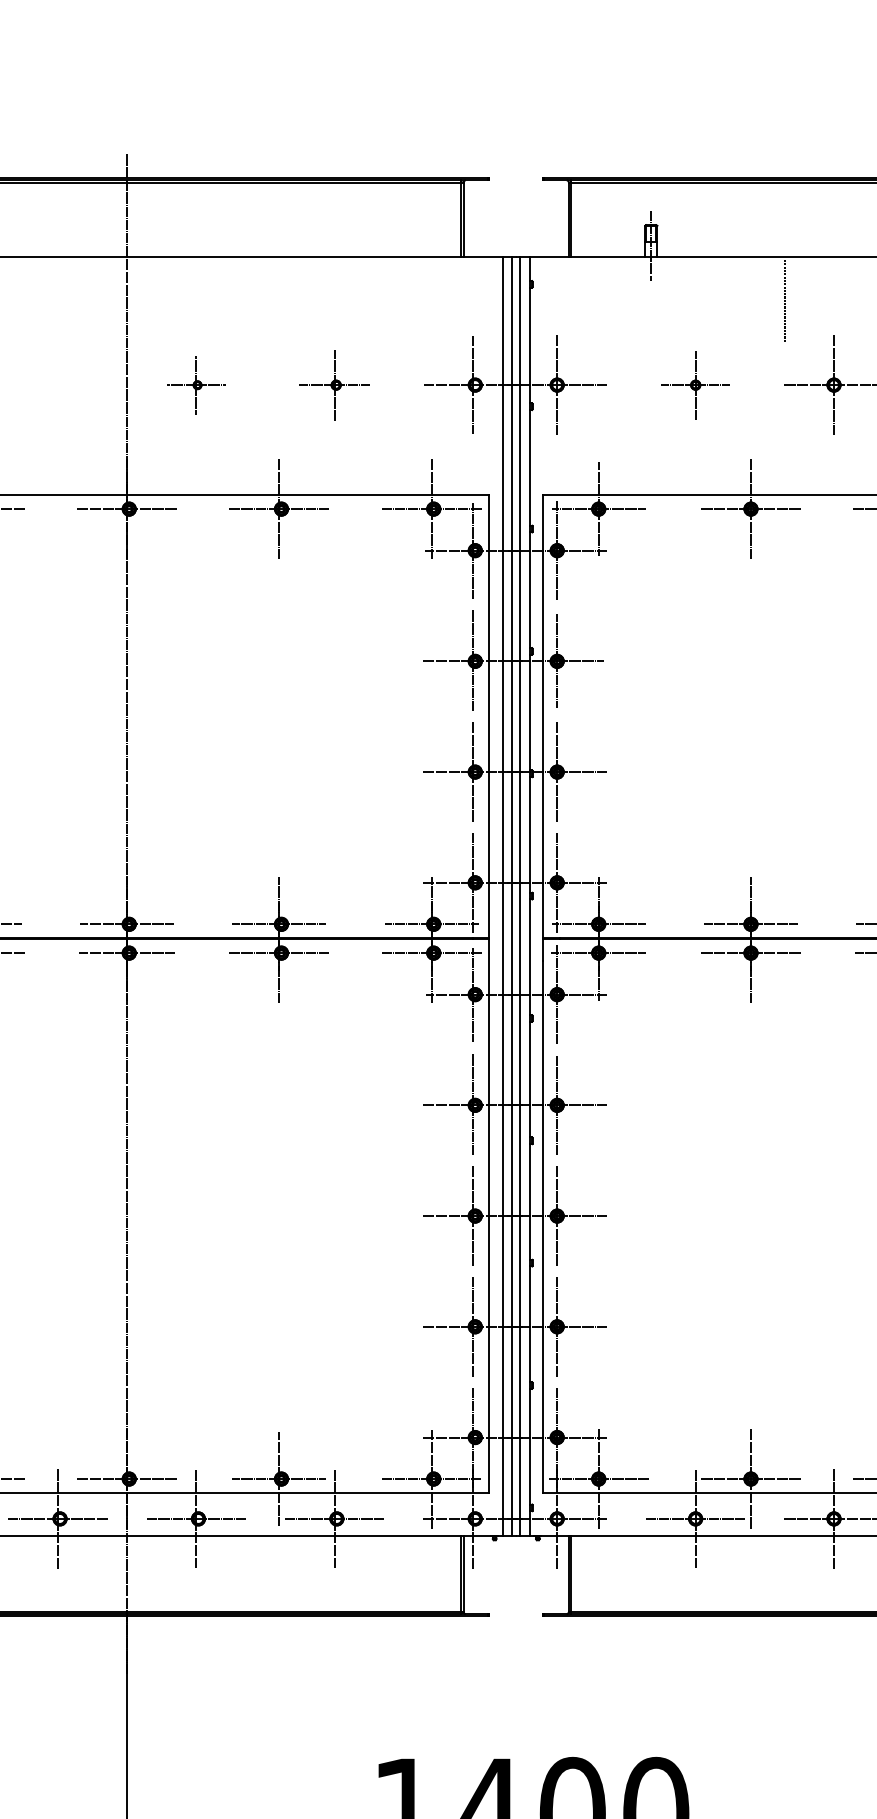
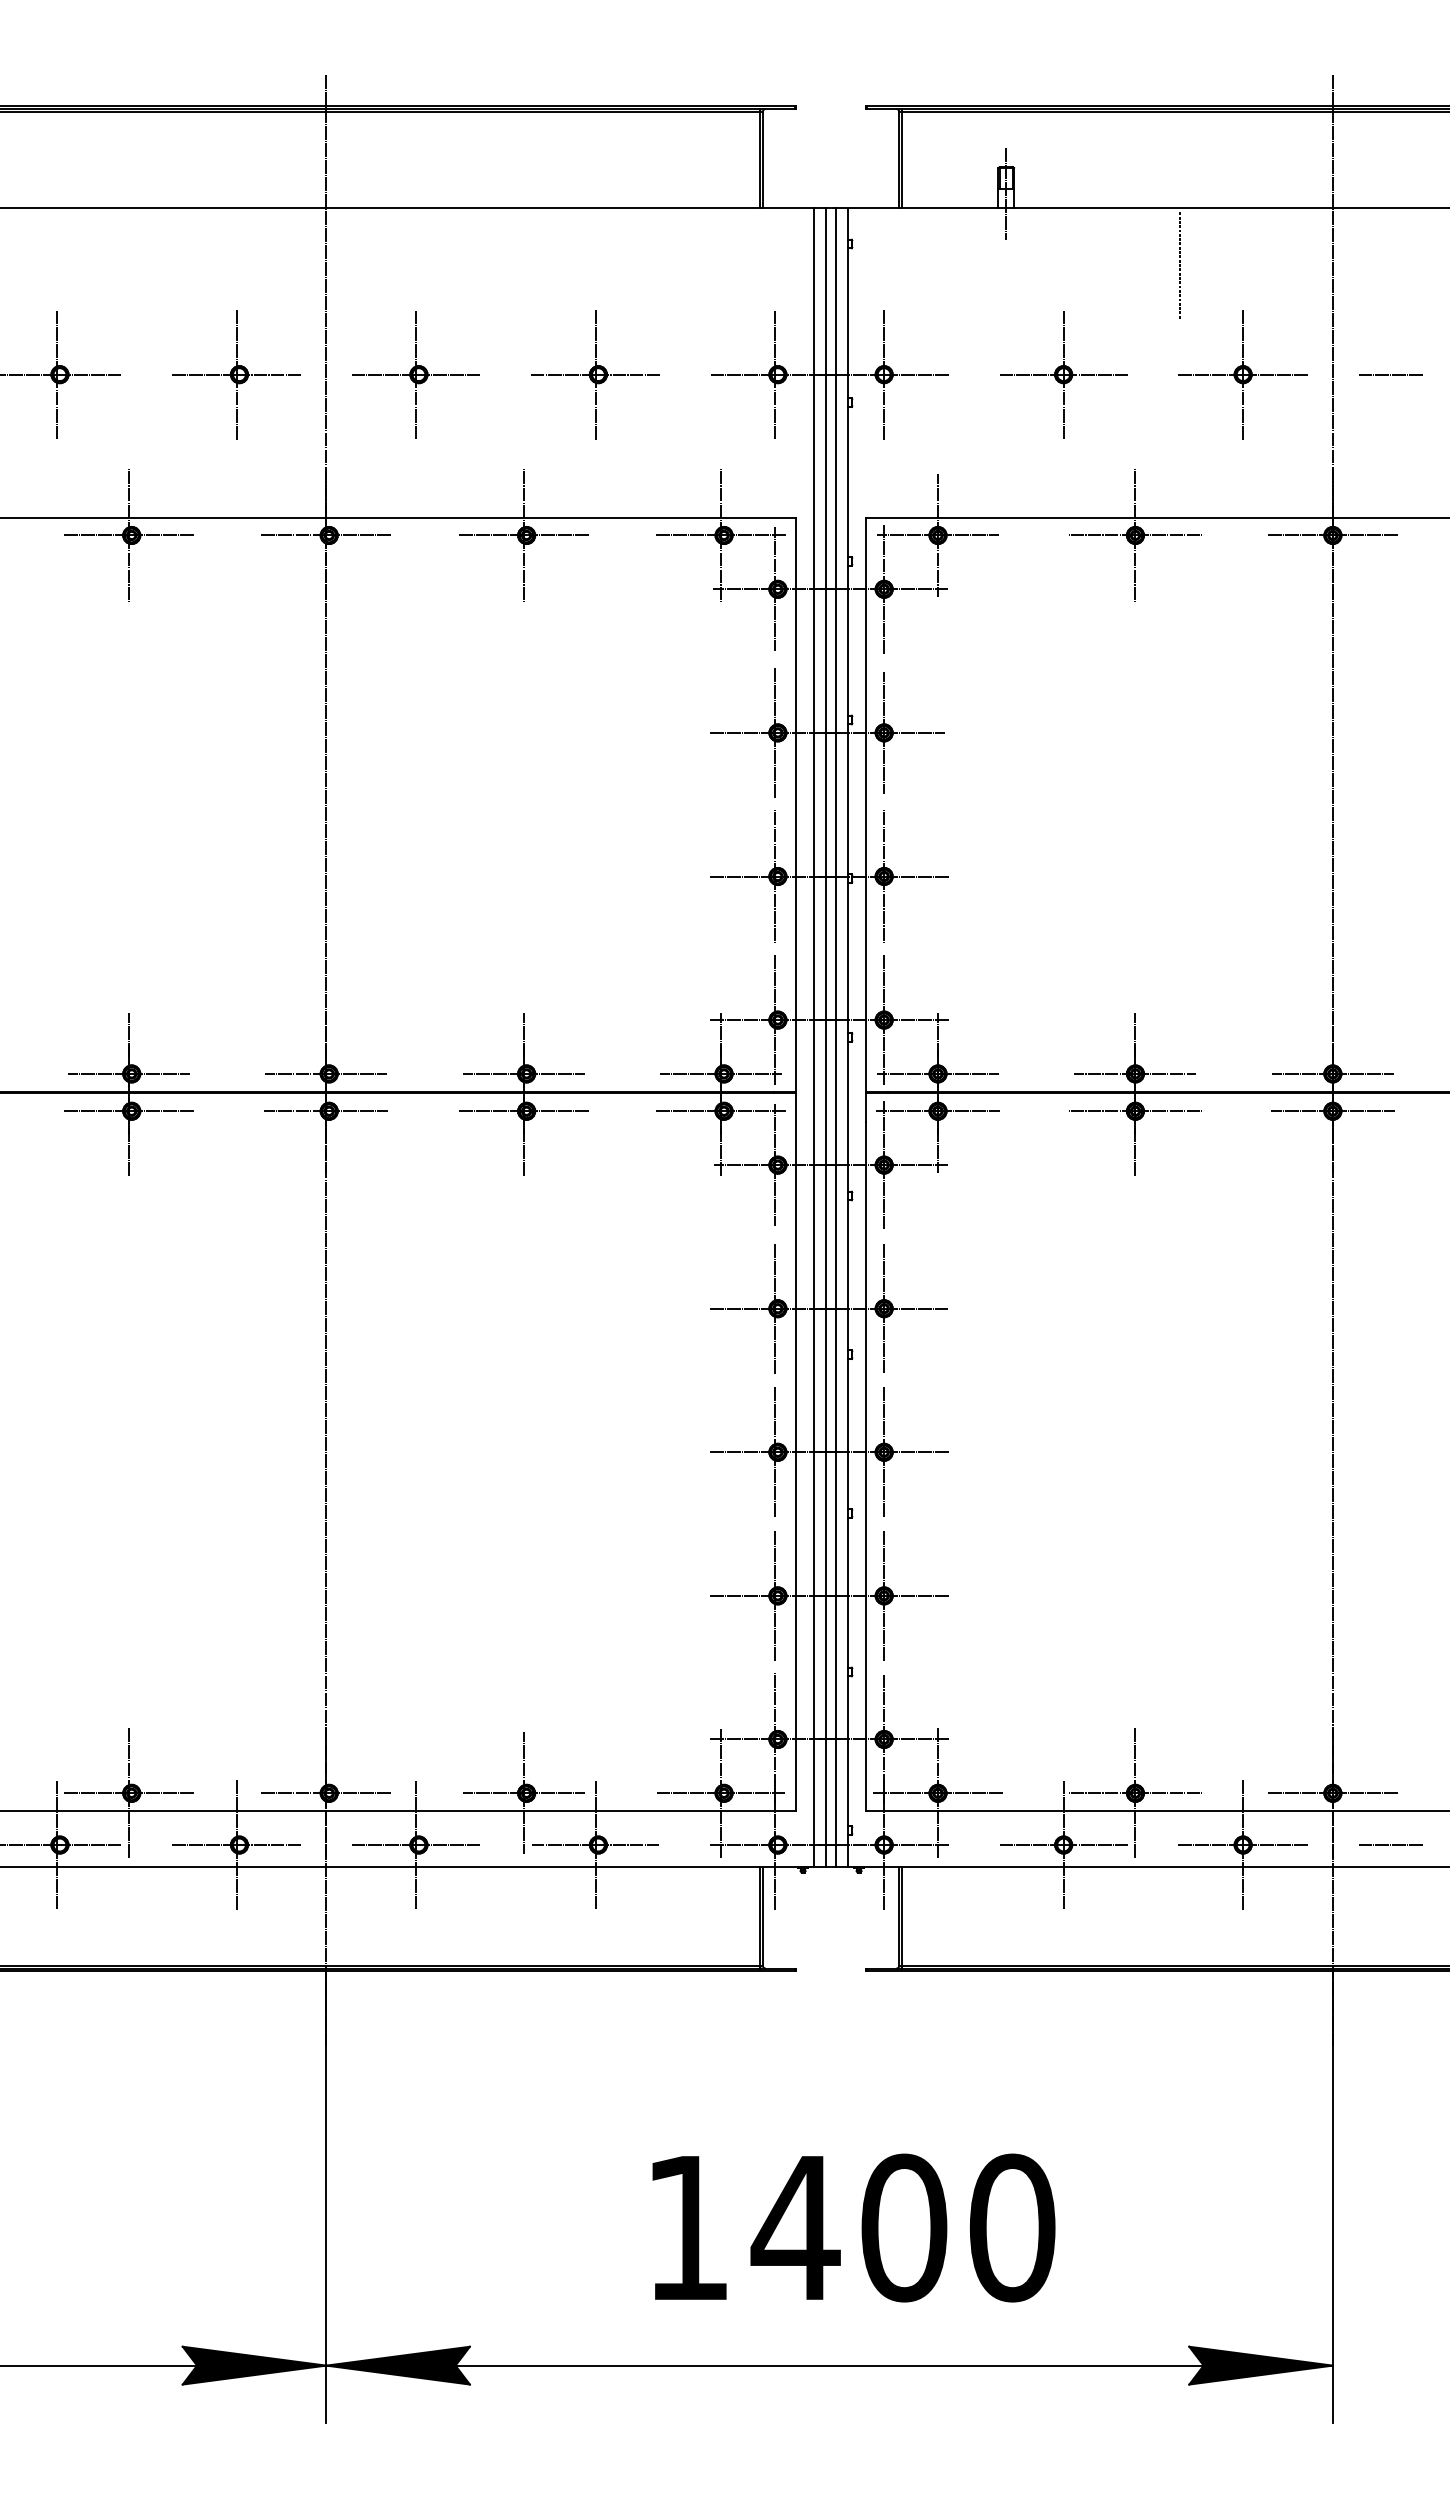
part: (57, 384) -> (236, 374), added
part: (195, 384) -> (415, 374), size x1.67
part: (334, 384) -> (595, 374), size x1.43
part: (695, 384) -> (1063, 374), size x1.43

